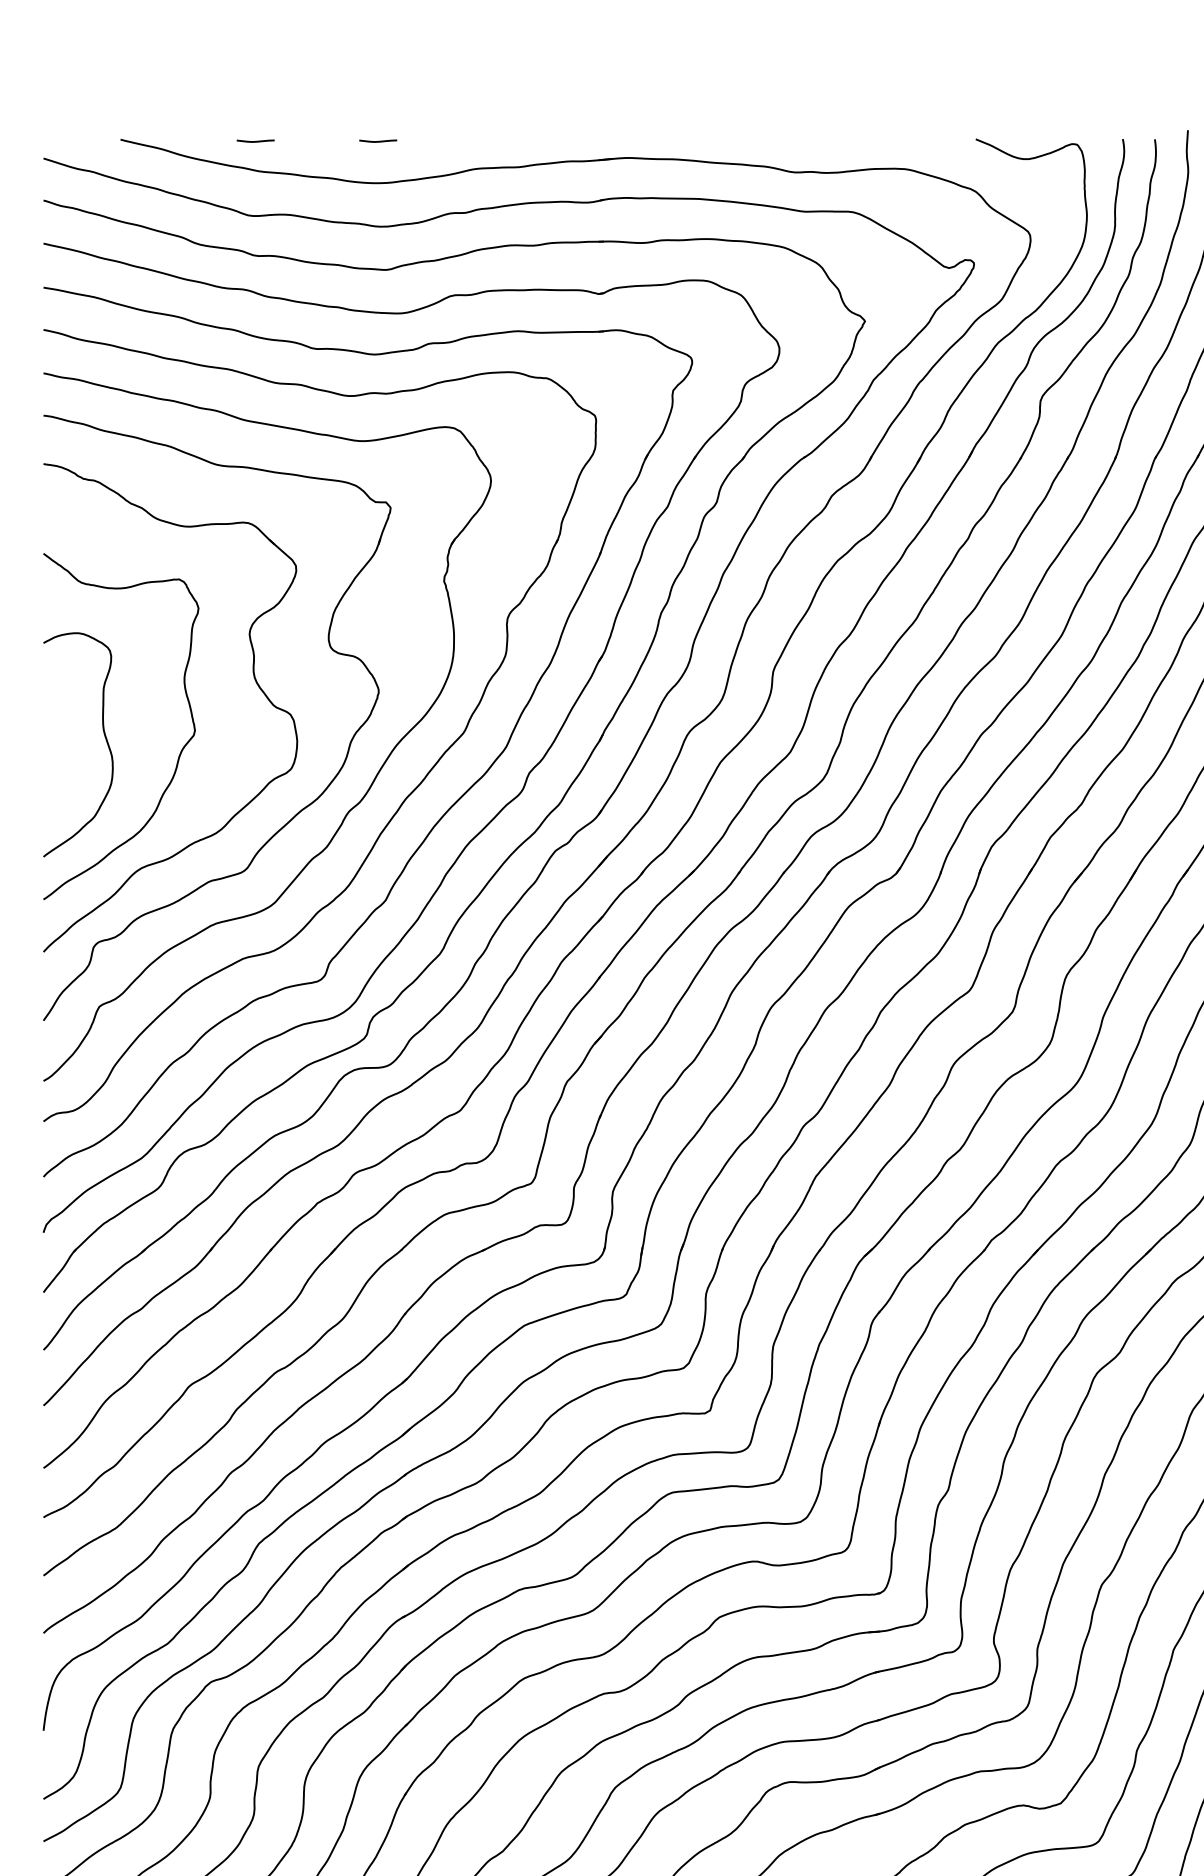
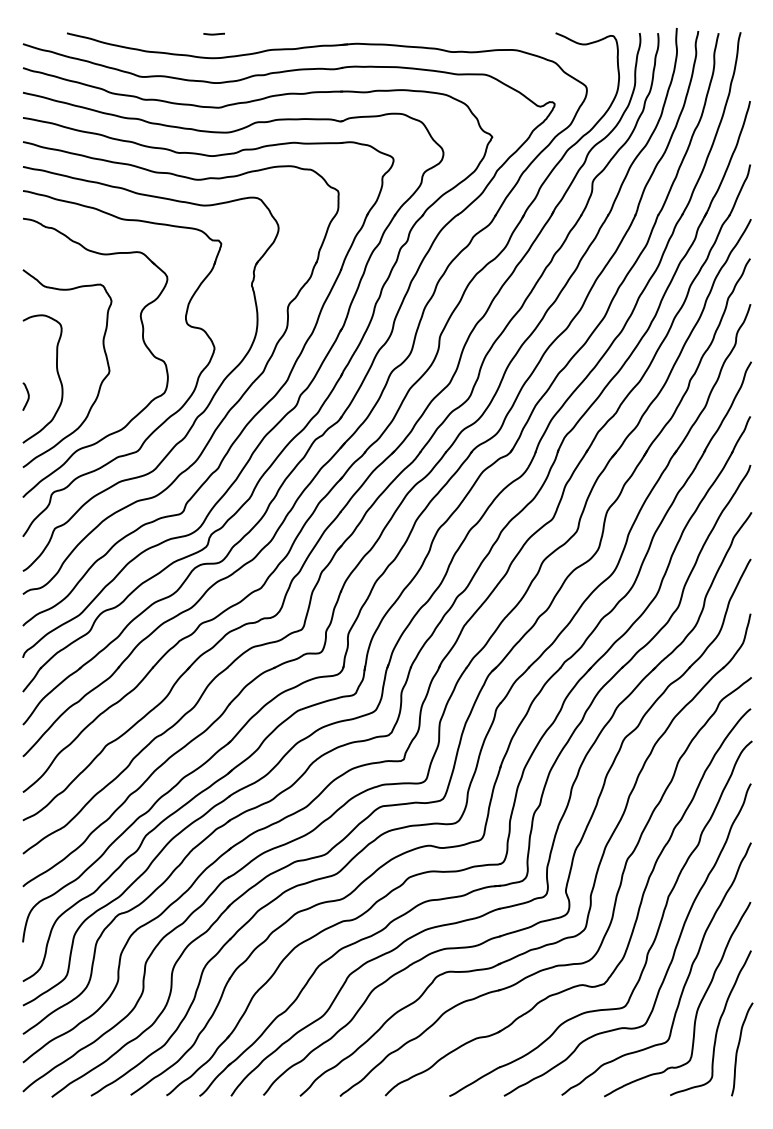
line: (254, 139) -> (143, 33), removed
curve: (51, 777) -> (27, 397), added

